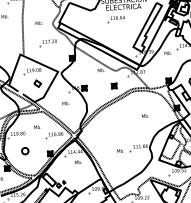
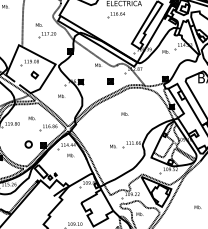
text: (38, 22) -> (38, 24), moved
text: (144, 115) -> (124, 113), moved
part: (25, 151) -> (28, 144), moved

